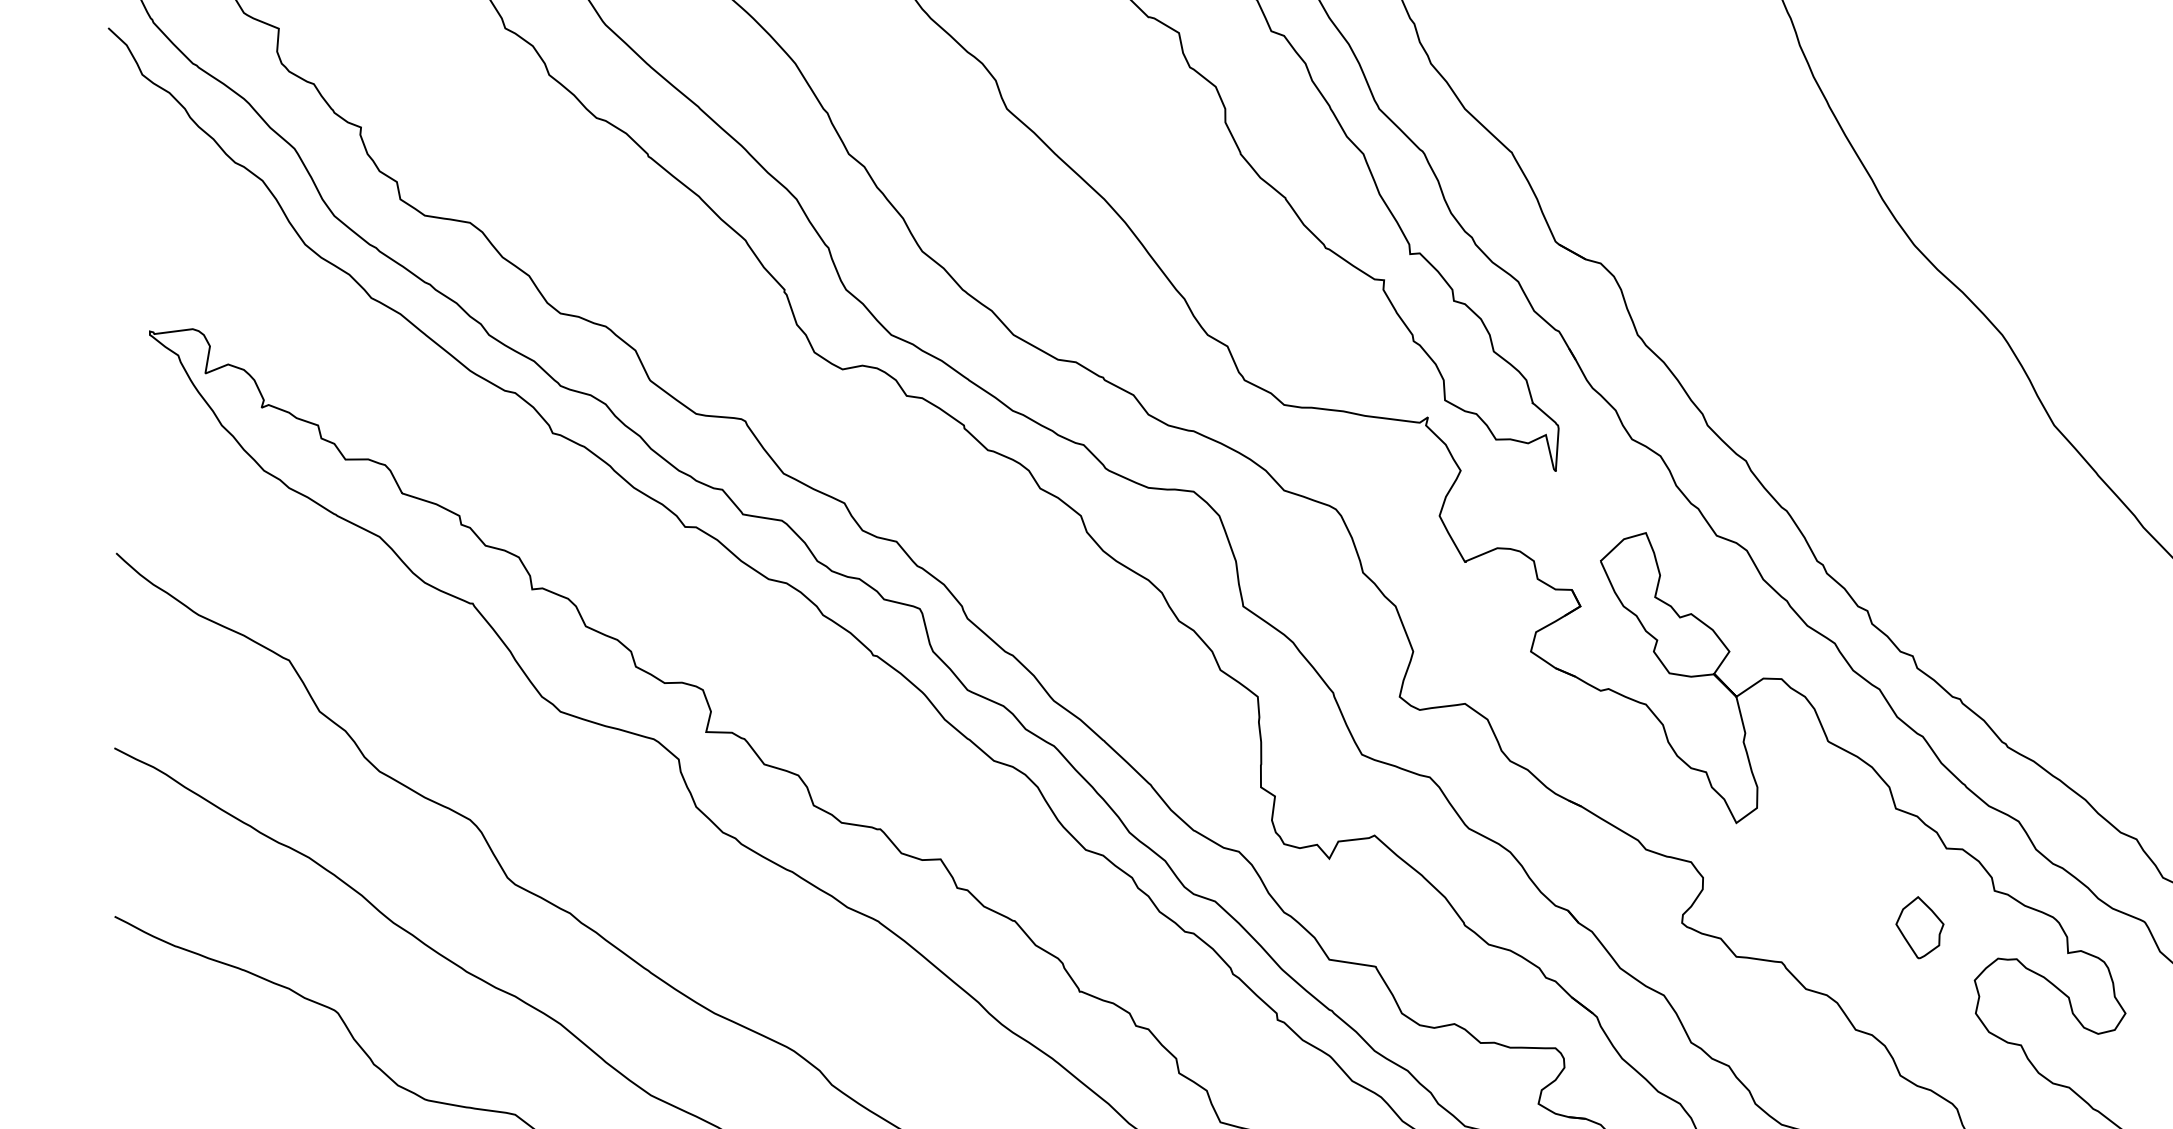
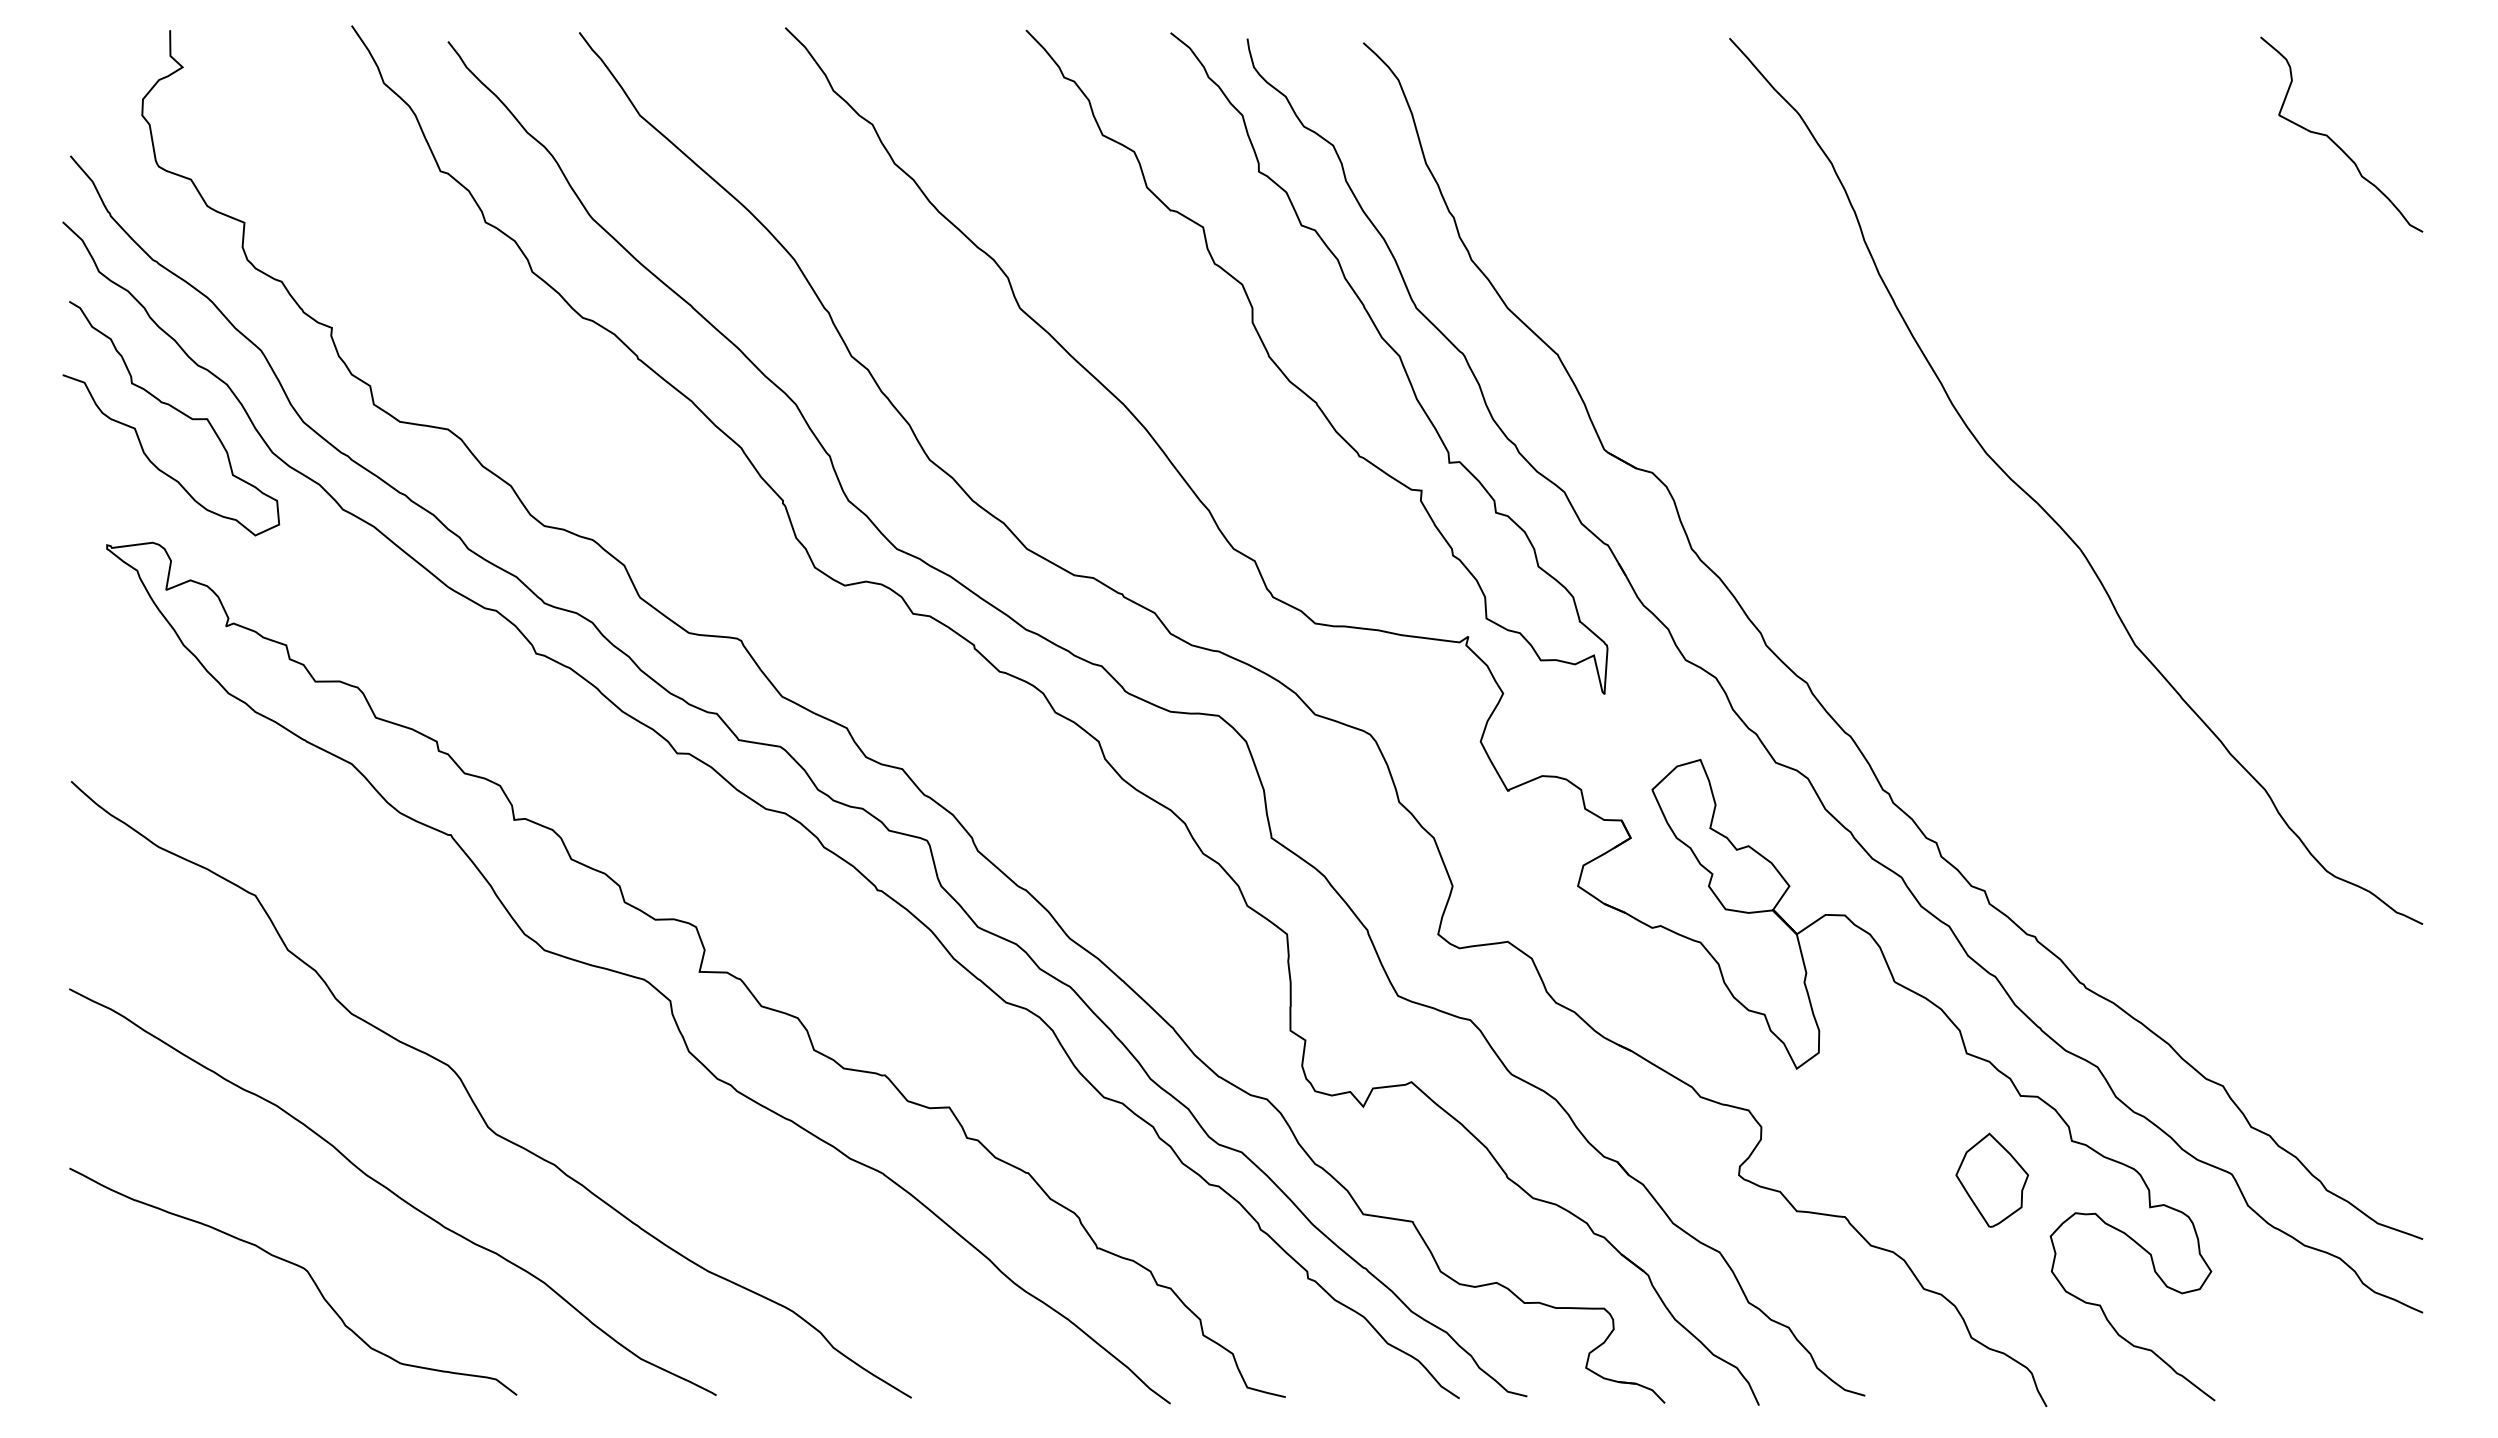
curve: (216, 205) -> (177, 411), added
part: (1920, 927) -> (1992, 1179), size x1.43

